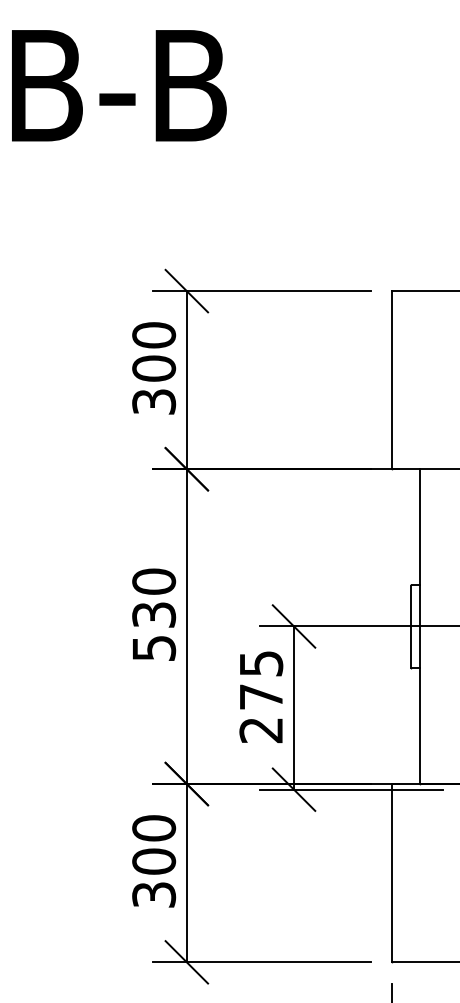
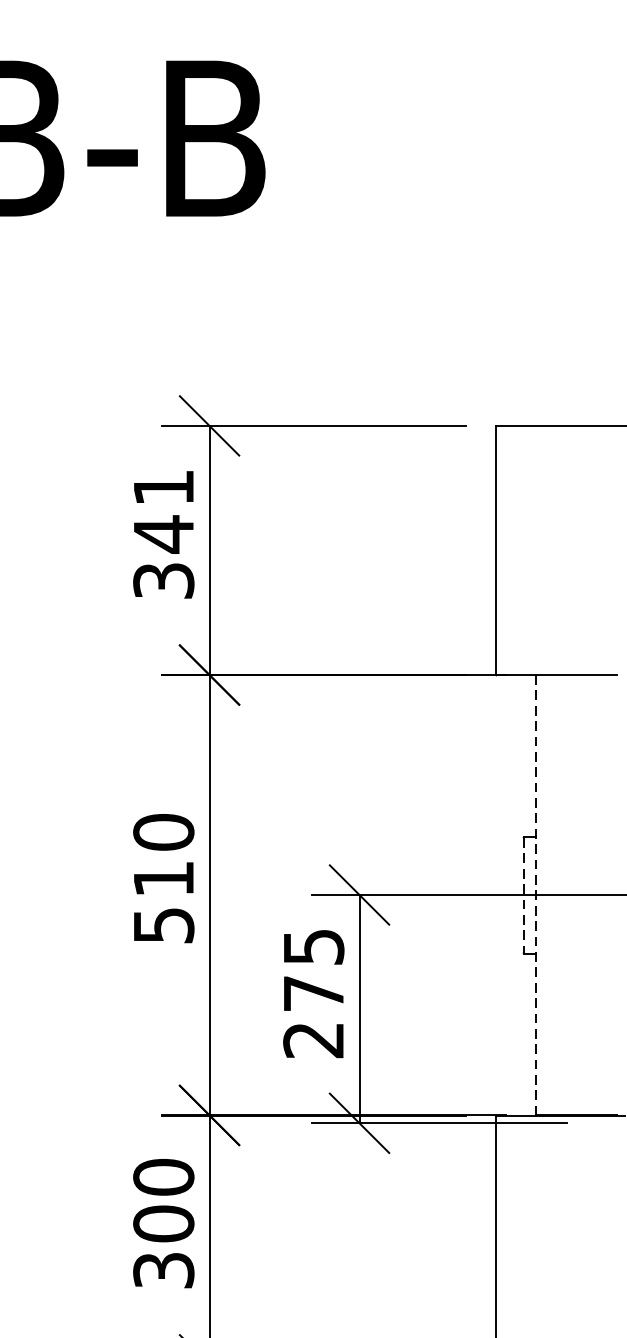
text: (154, 352) -> (164, 511), 300 -> 341
text: (154, 614) -> (164, 878), 530 -> 510
line: (411, 626) -> (523, 895), solid -> dashed
line: (420, 627) -> (536, 896), solid -> dashed

